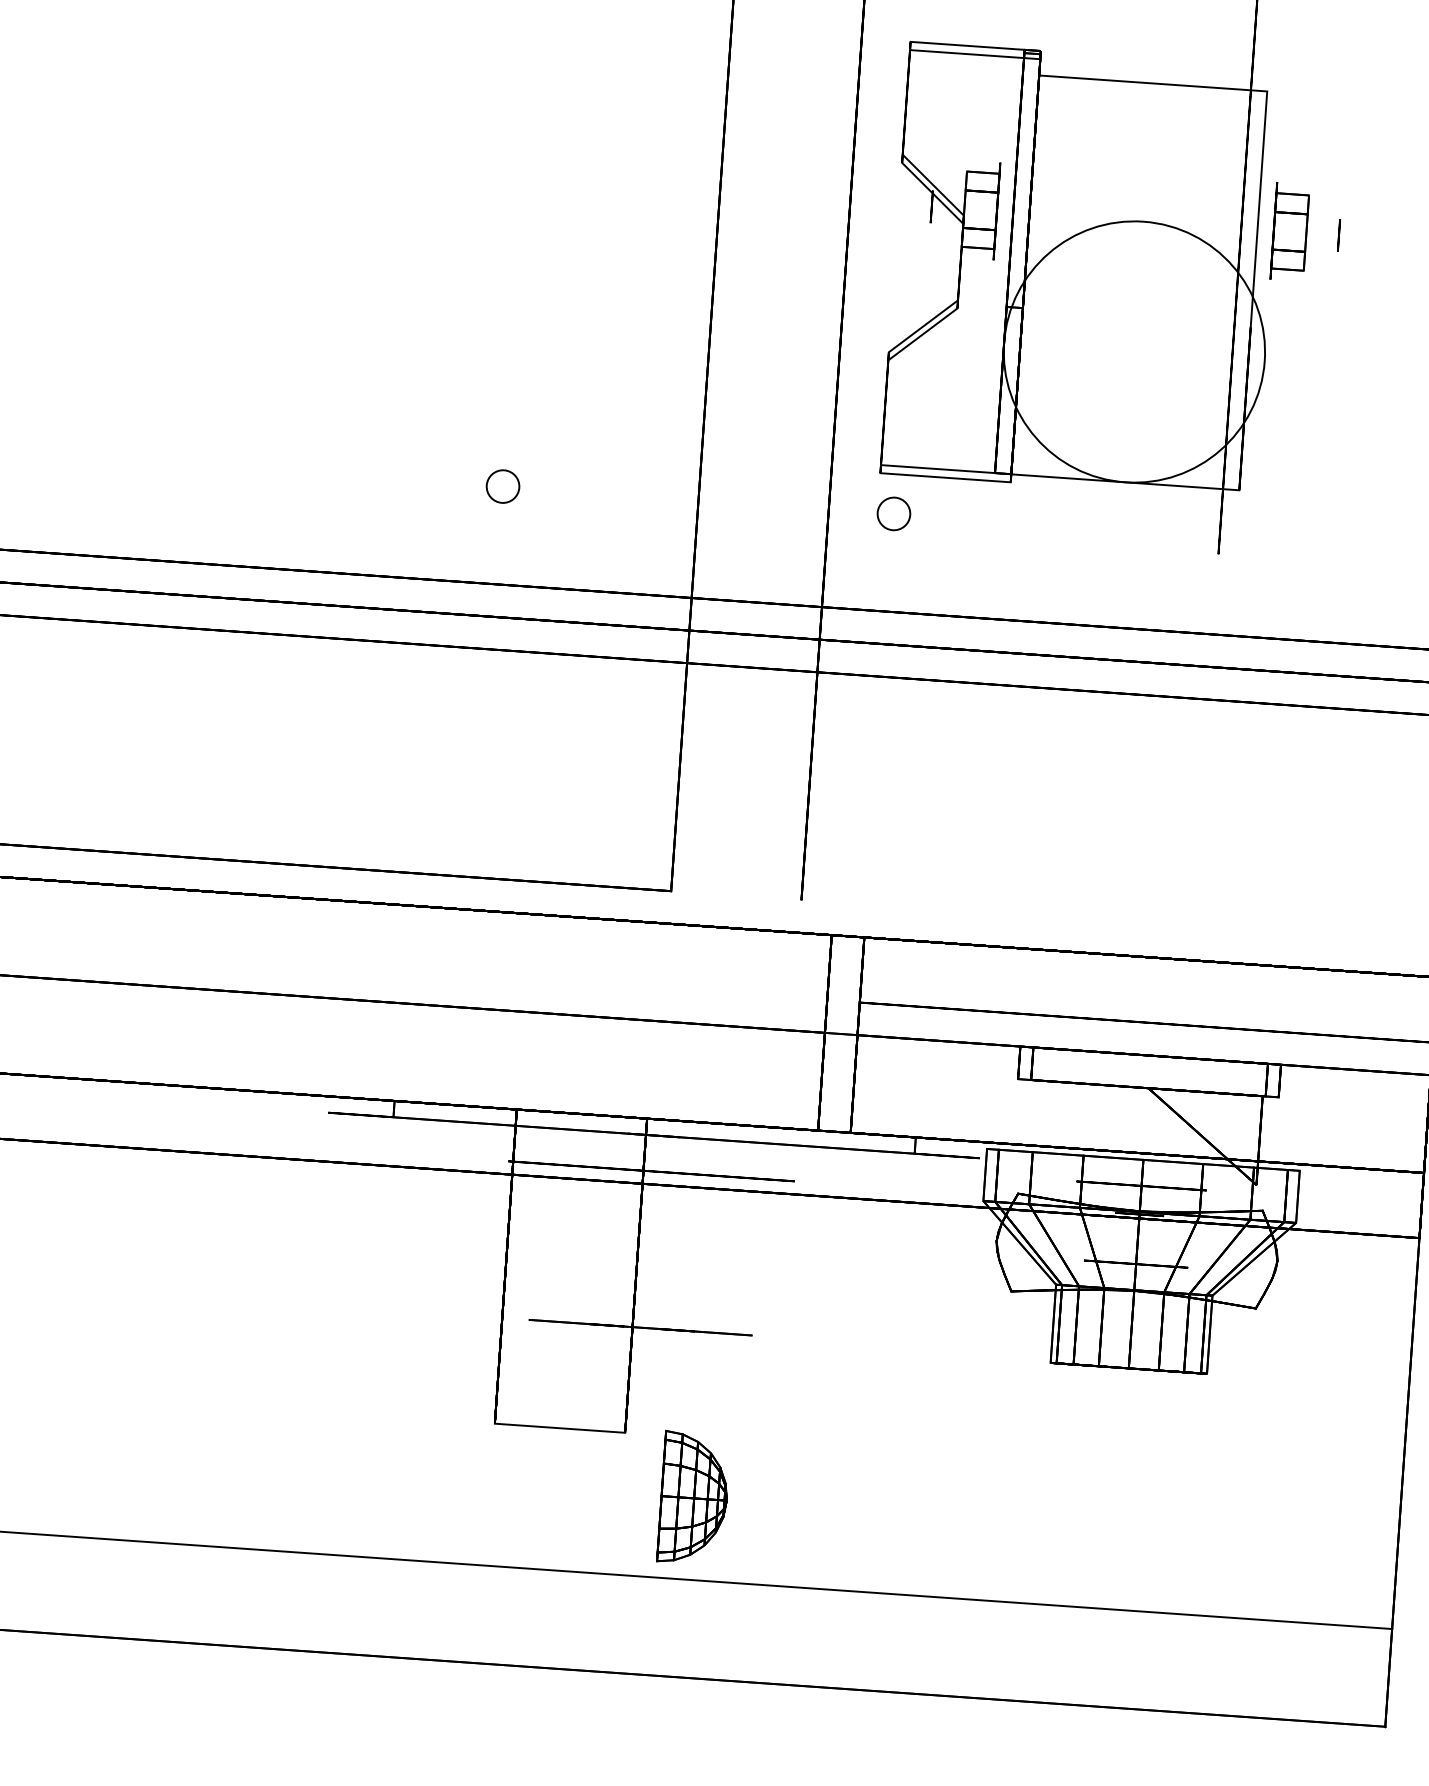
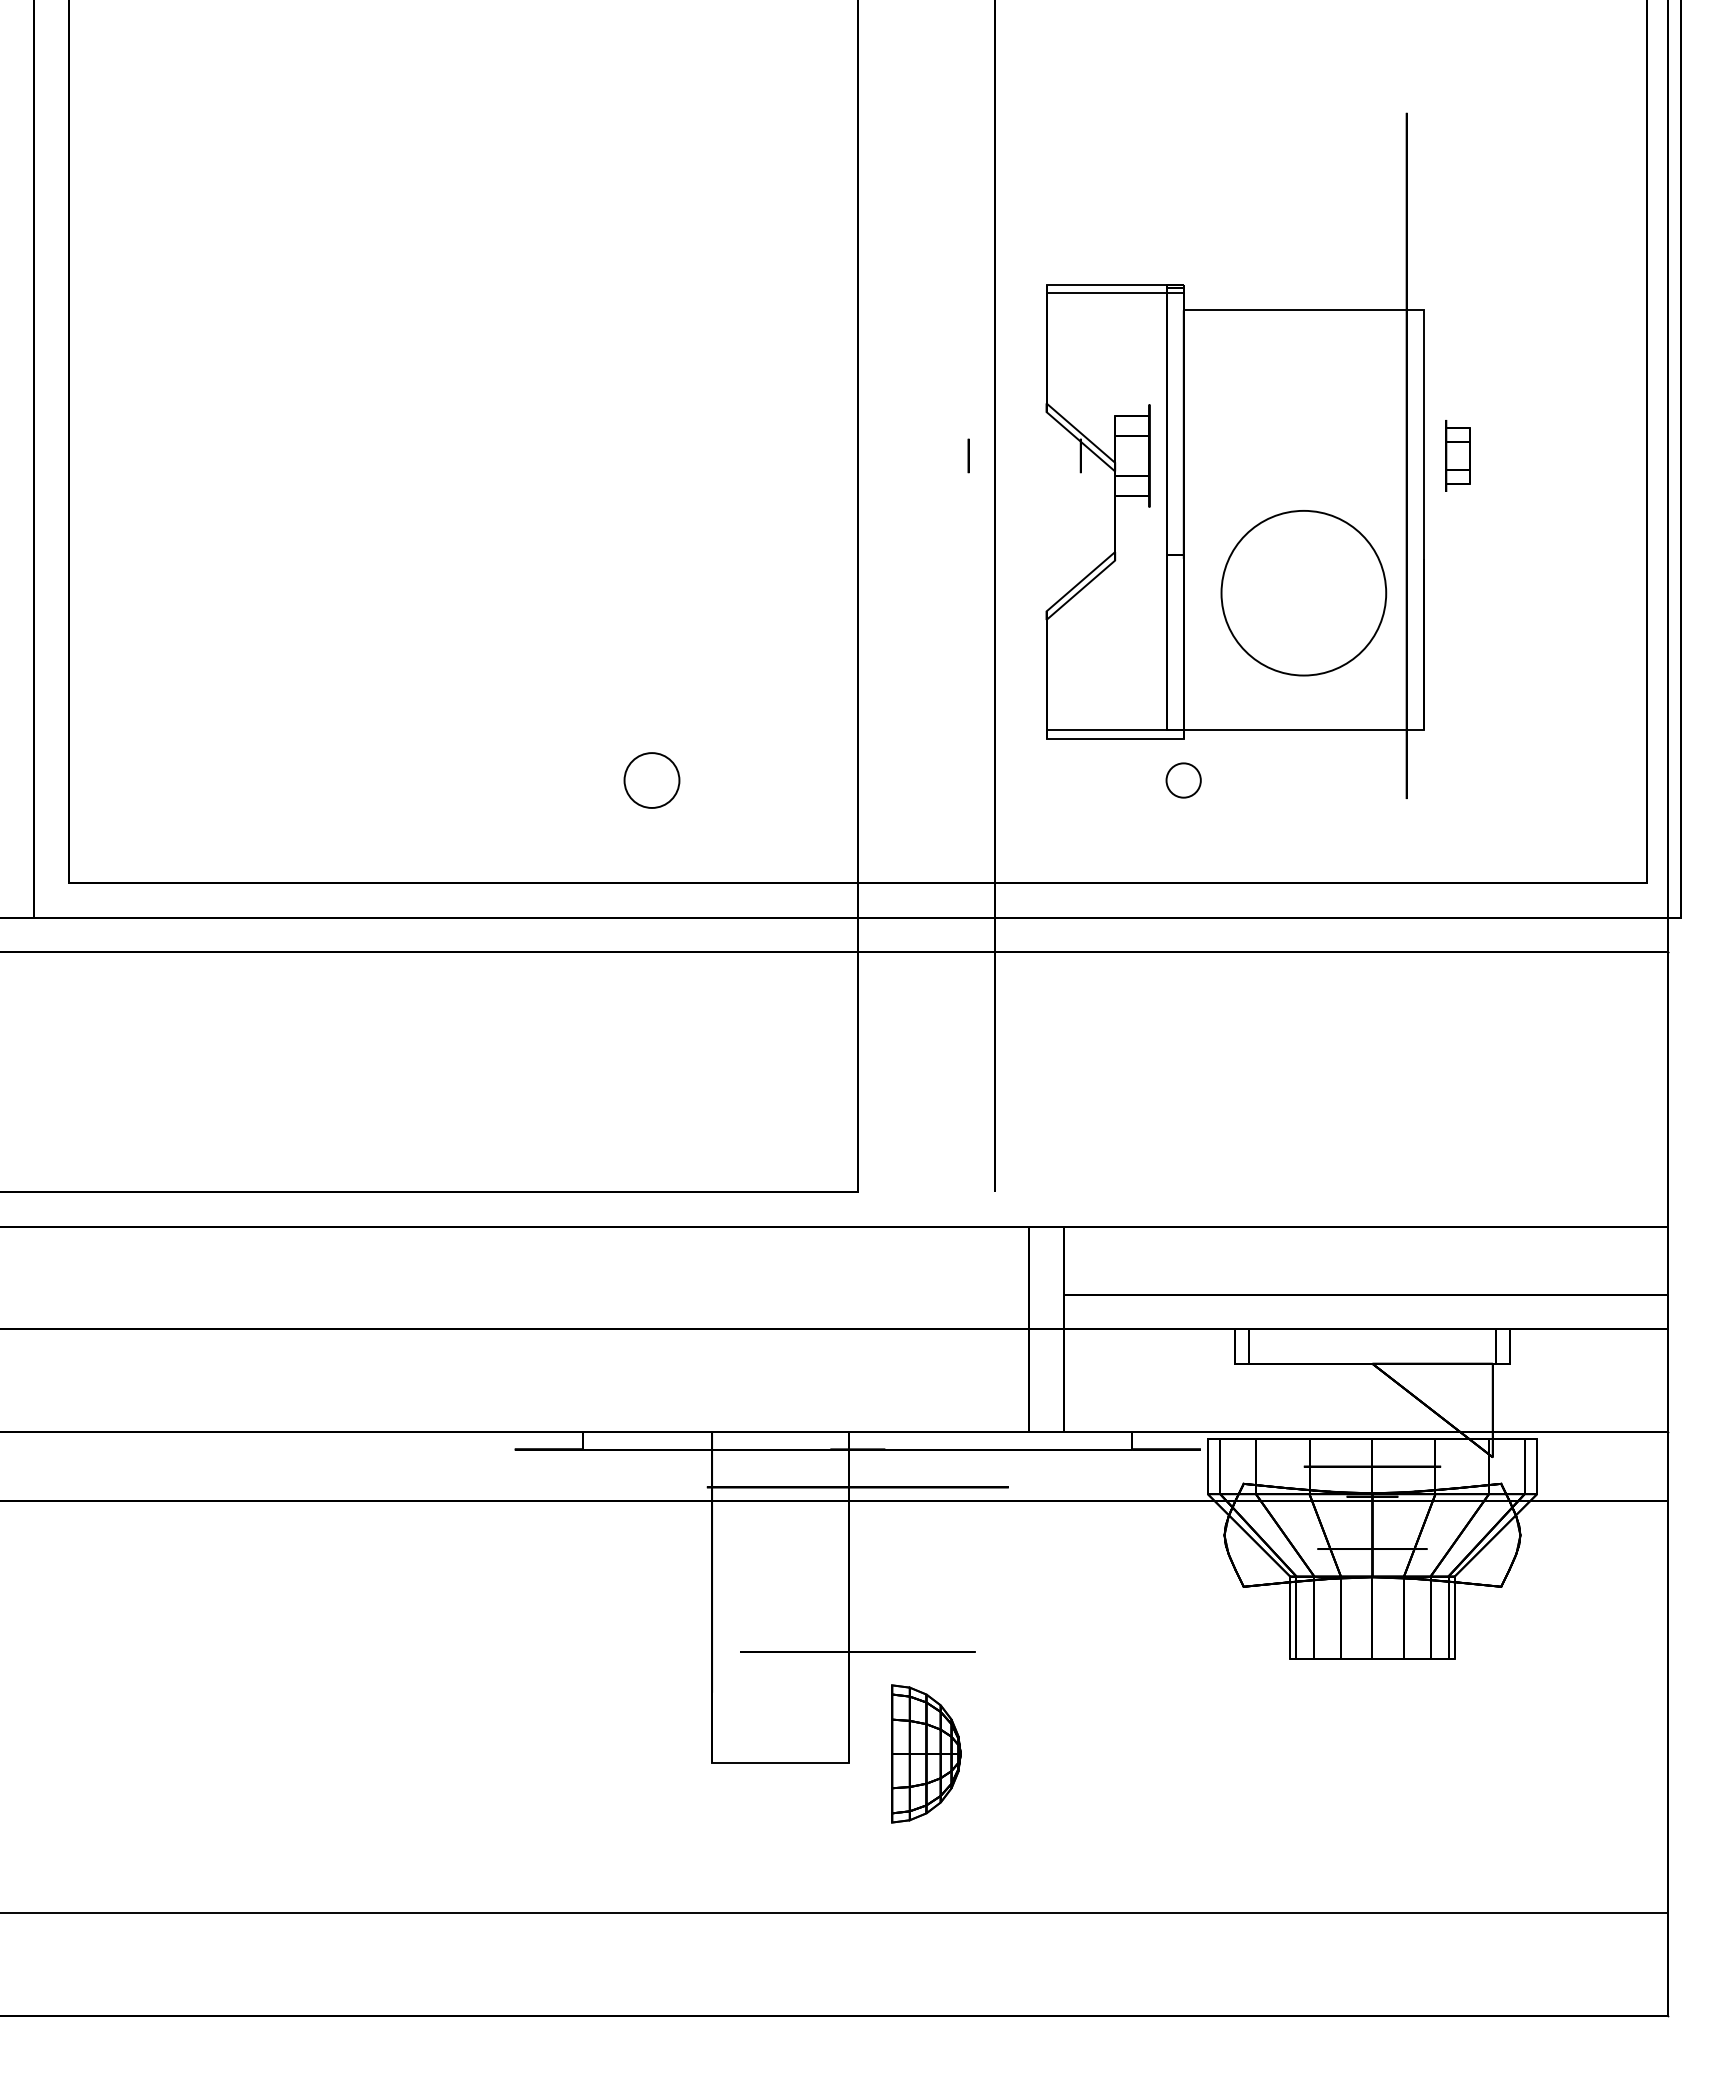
part: (1289, 231) -> (1457, 455), size x0.7
circle: (1338, 234) -> (968, 455), moved
circle: (1134, 351) -> (1303, 592), size x0.6
circle: (502, 486) -> (651, 780), size x1.6
circle: (893, 513) -> (1183, 780), moved
part: (694, 1497) -> (926, 1753), moved

